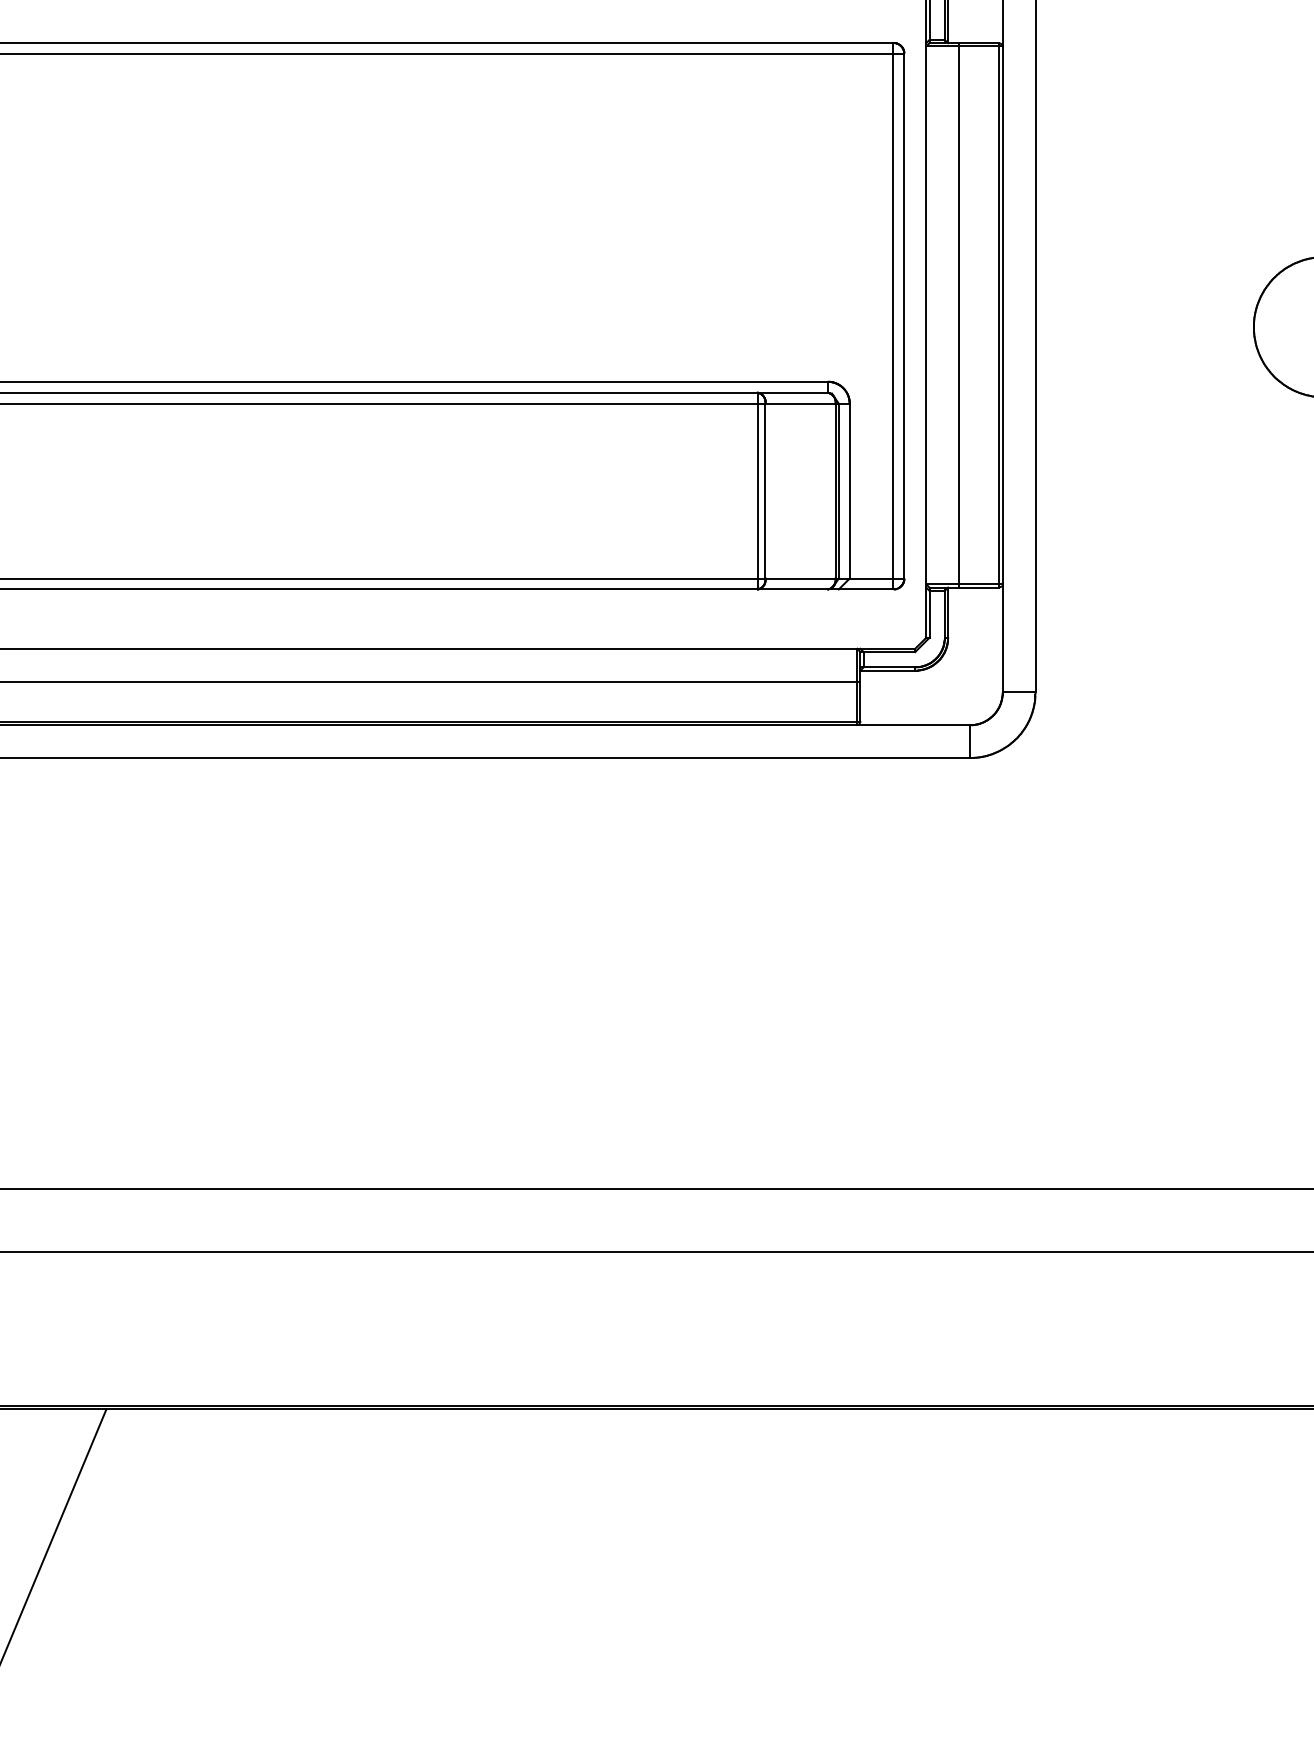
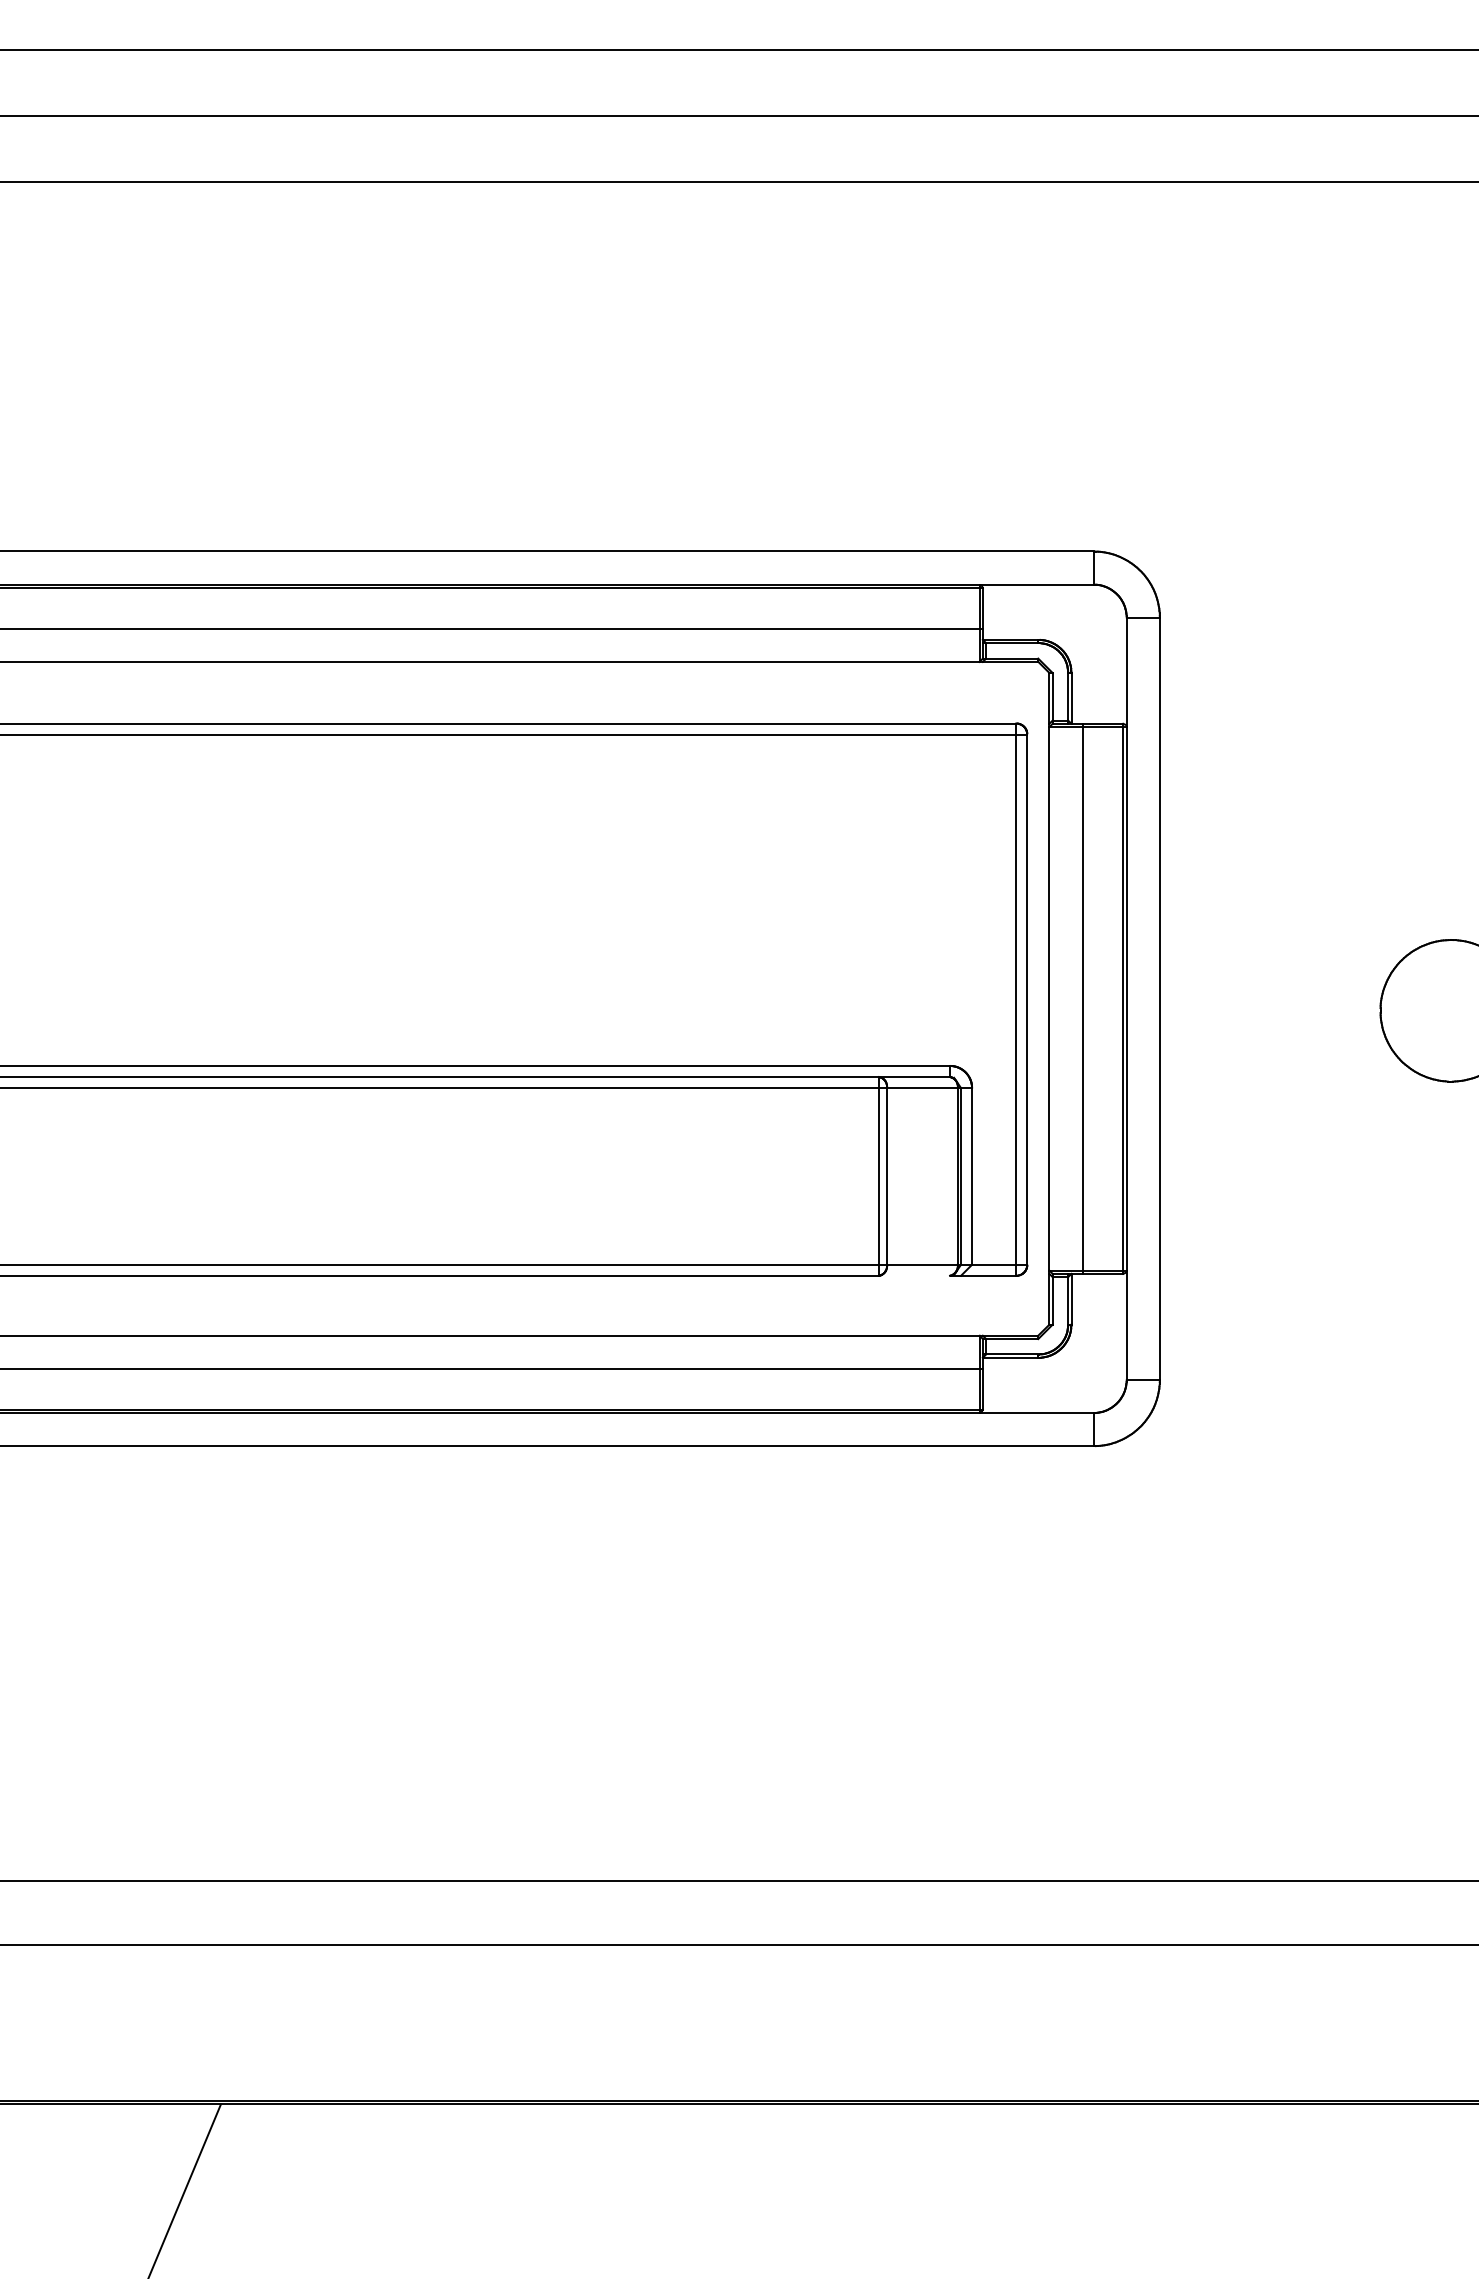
line: (793, 589) -> (915, 1275), removed

